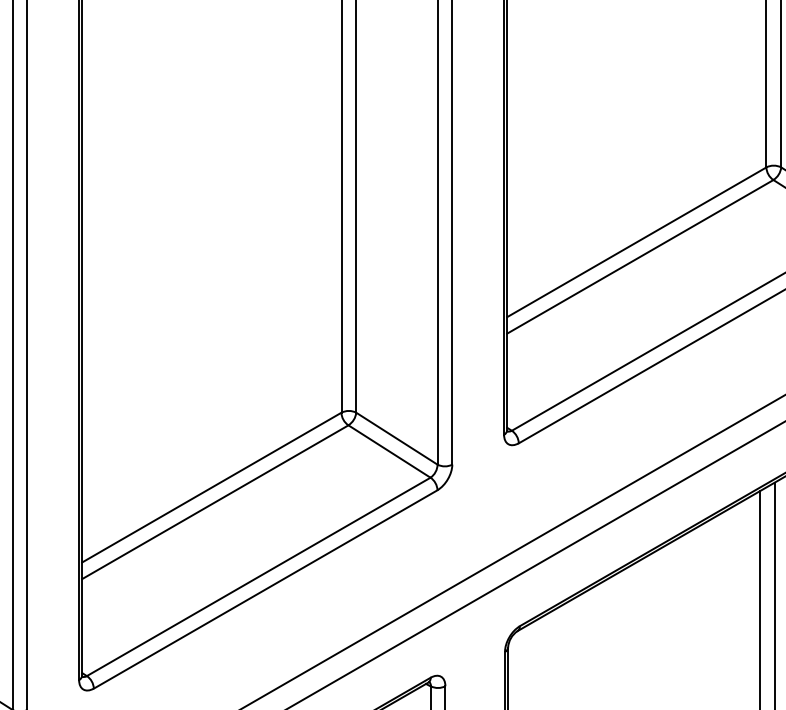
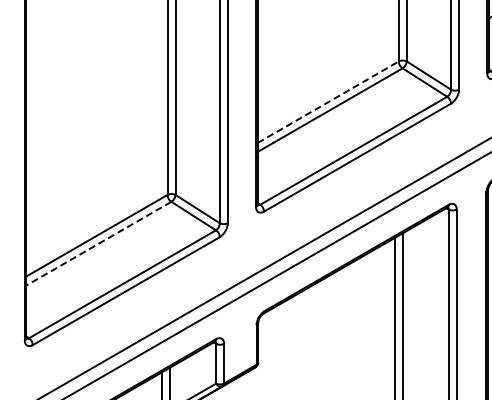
line: (637, 240) -> (328, 101), solid -> dashed
line: (214, 501) -> (98, 243), solid -> dashed

